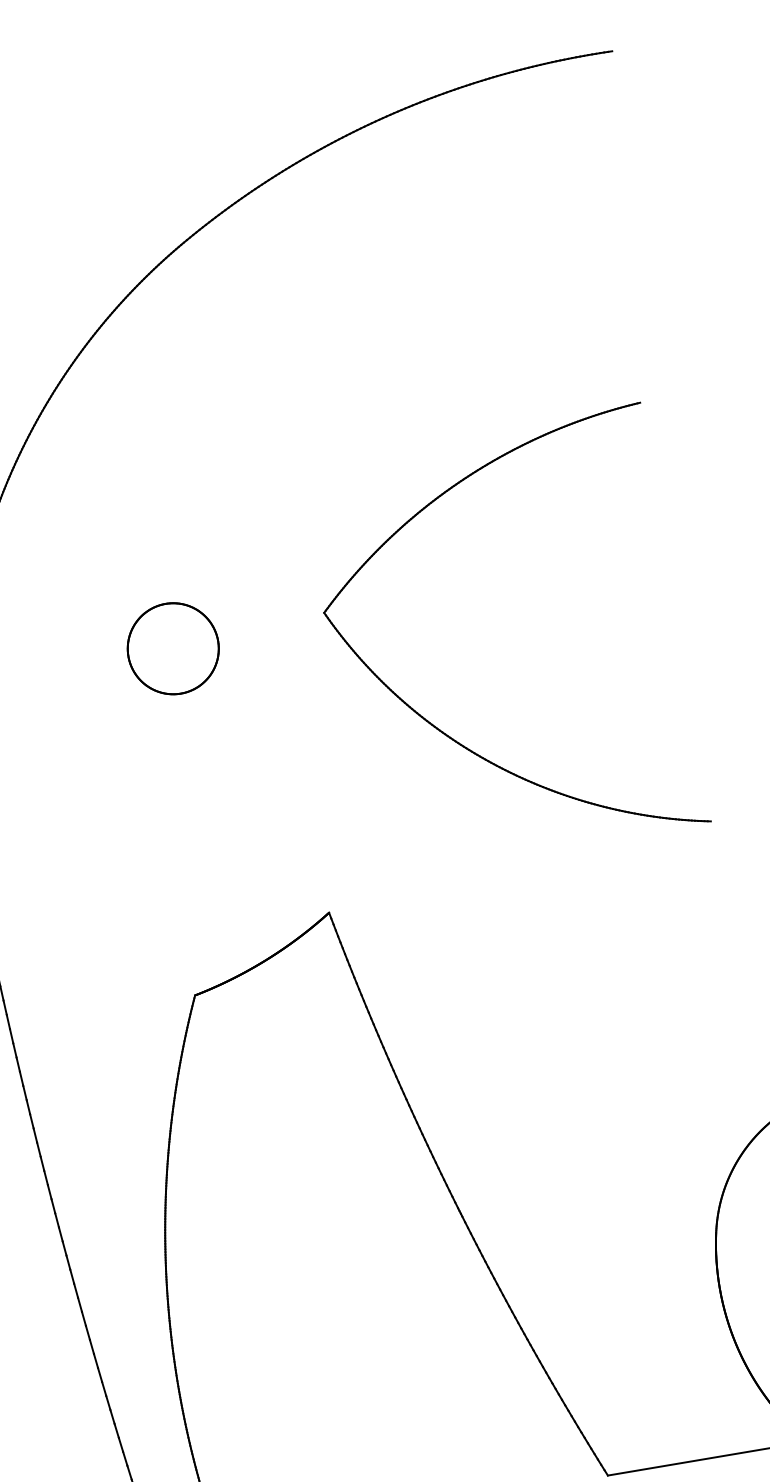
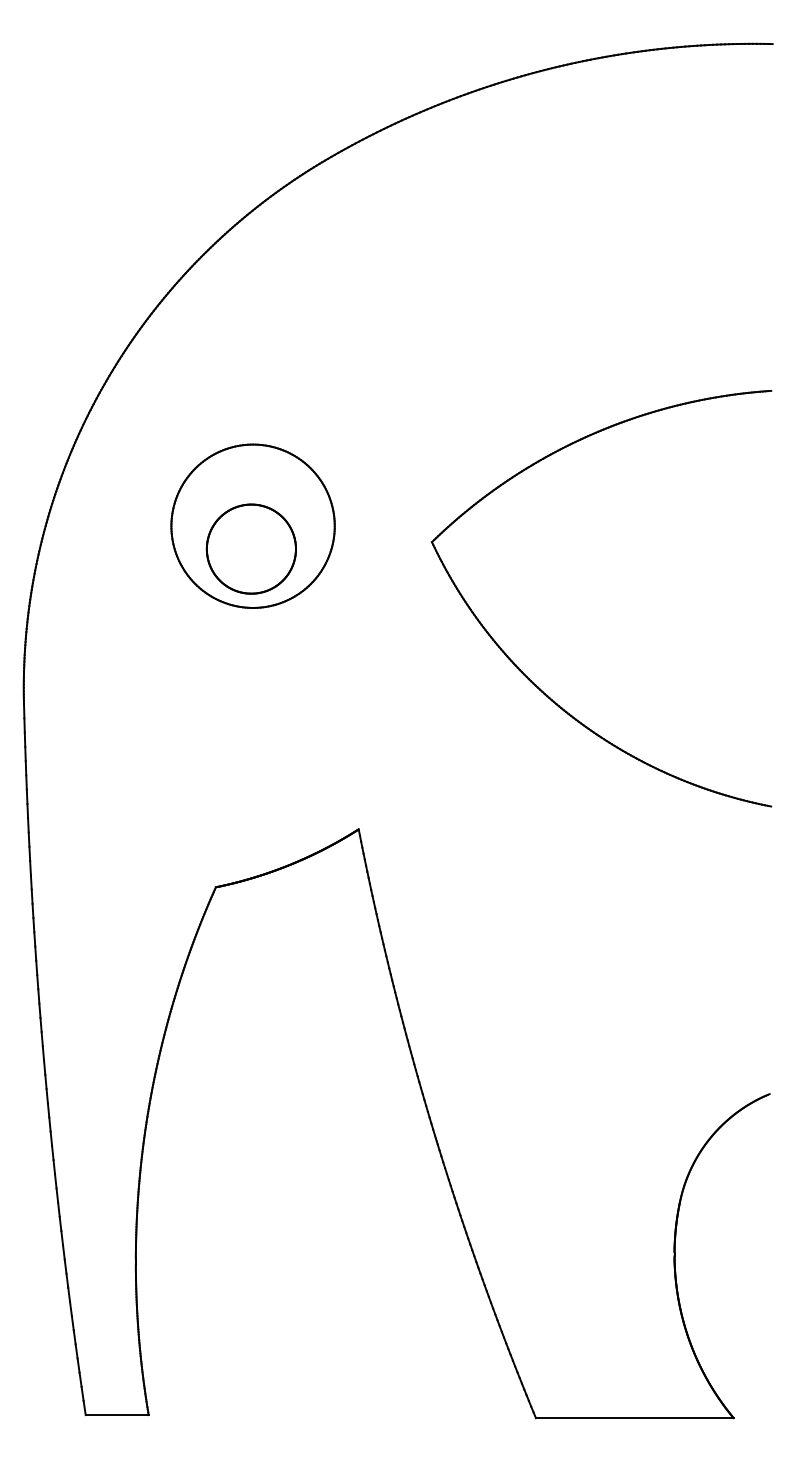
part: (170, 624) -> (252, 525), added
part: (432, 723) -> (518, 666), moved

